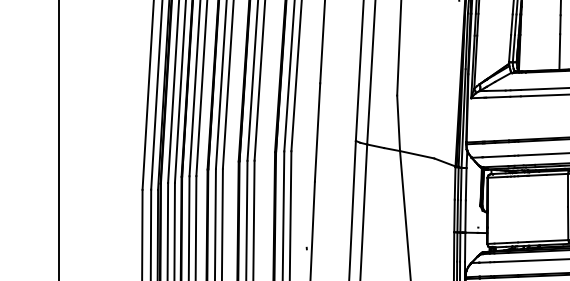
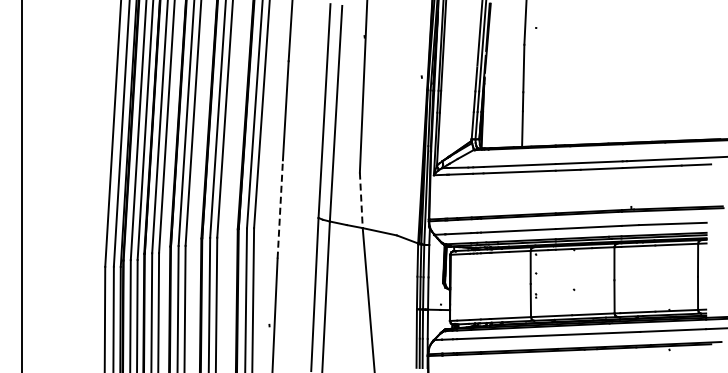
line: (398, 123) -> (361, 200), solid -> dashed
line: (317, 132) -> (280, 209), solid -> dashed

